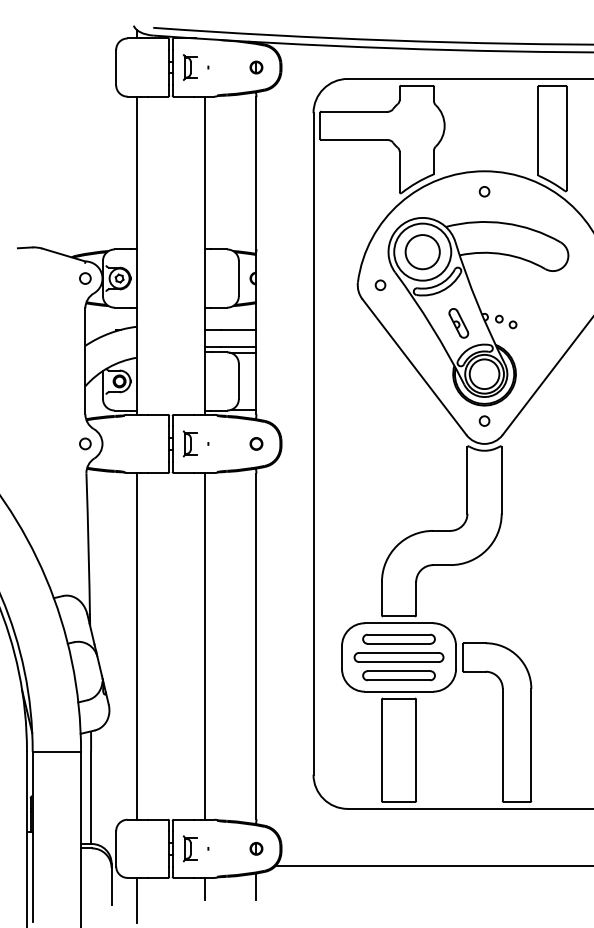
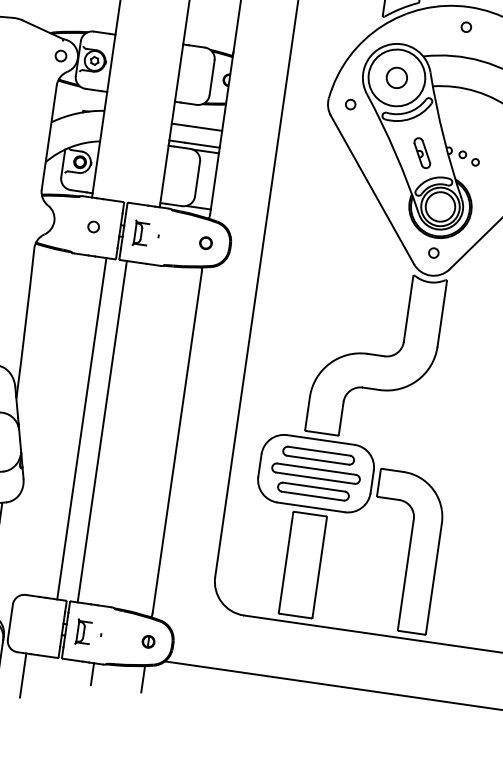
circle: (422, 252) -> (396, 78), size x0.6
circle: (85, 443) -> (93, 226), moved
line: (136, 646) -> (81, 428), moved
line: (205, 646) -> (102, 431), moved

